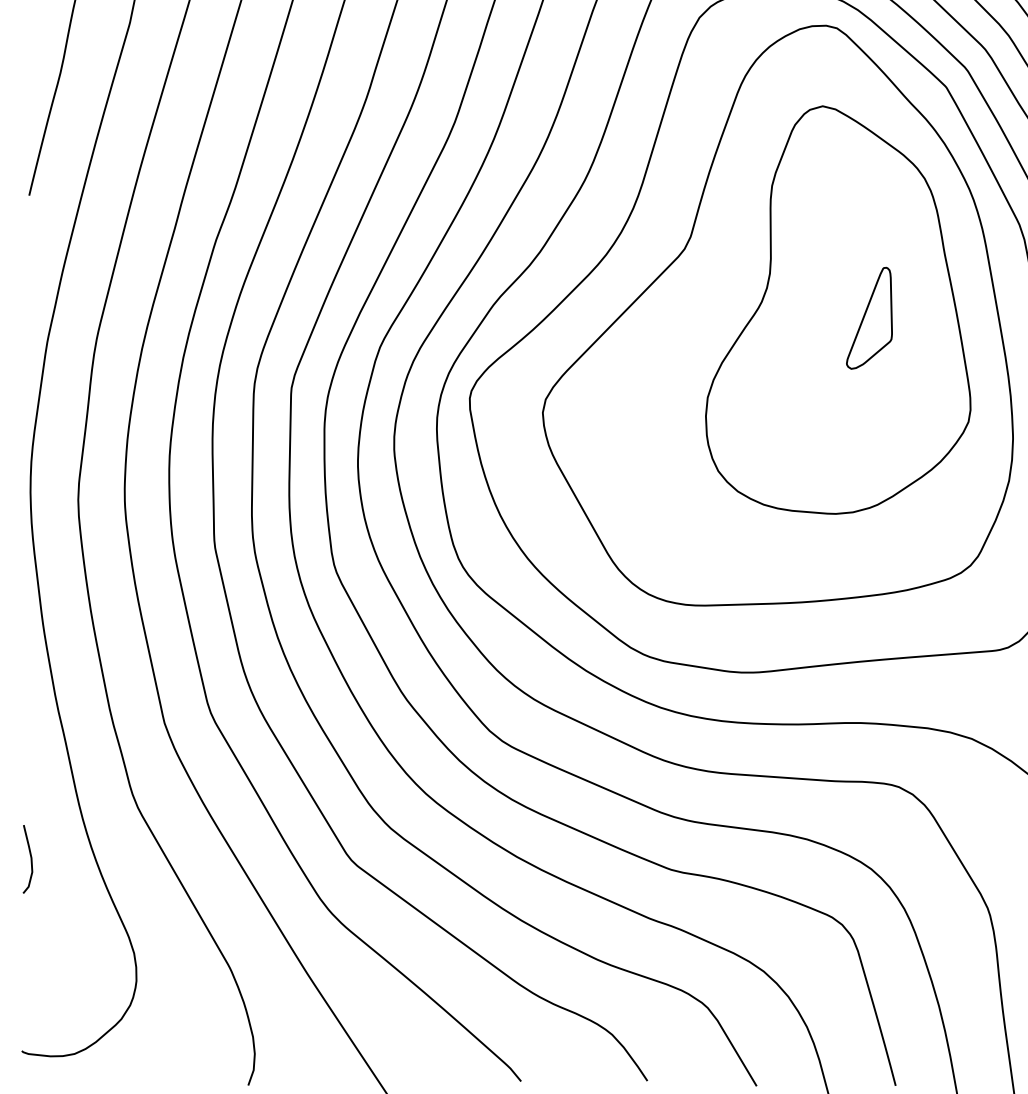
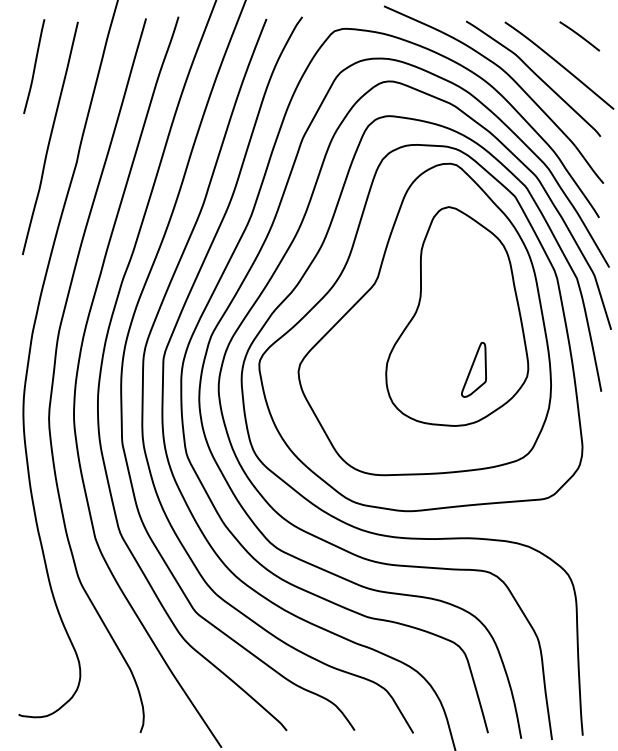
part: (868, 317) -> (473, 369), moved
curve: (28, 857) -> (22, 610), removed

